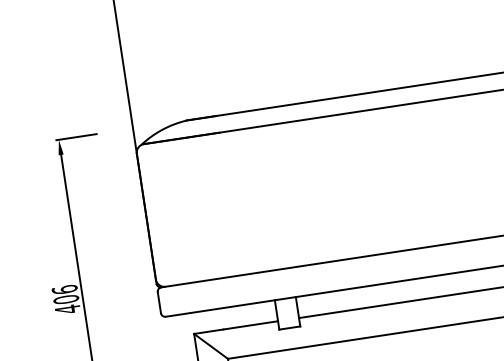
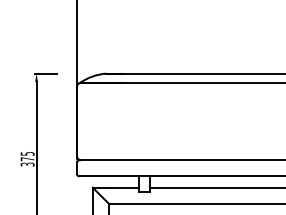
text: (65, 298) -> (27, 158), 406 -> 375

